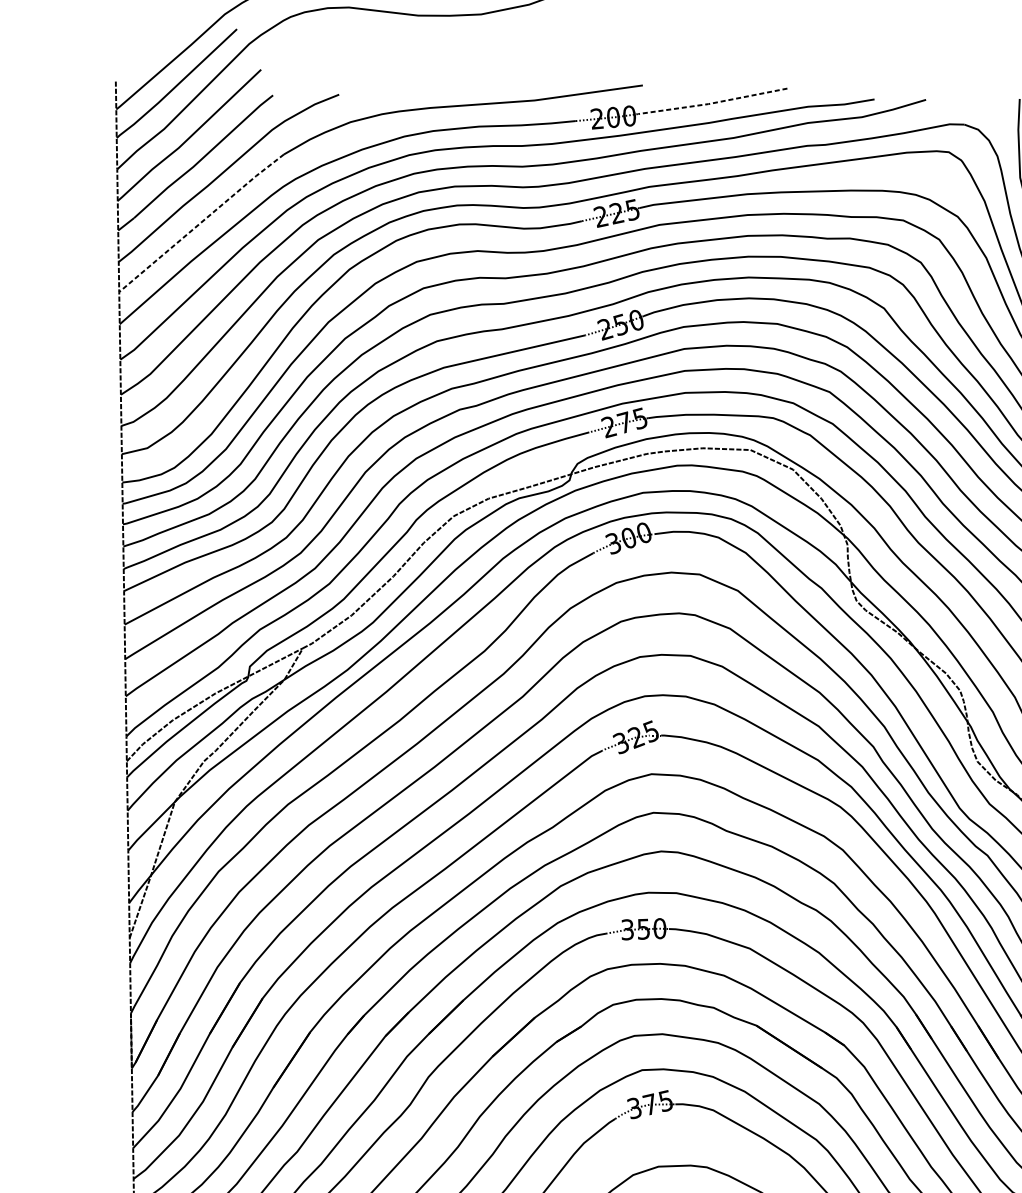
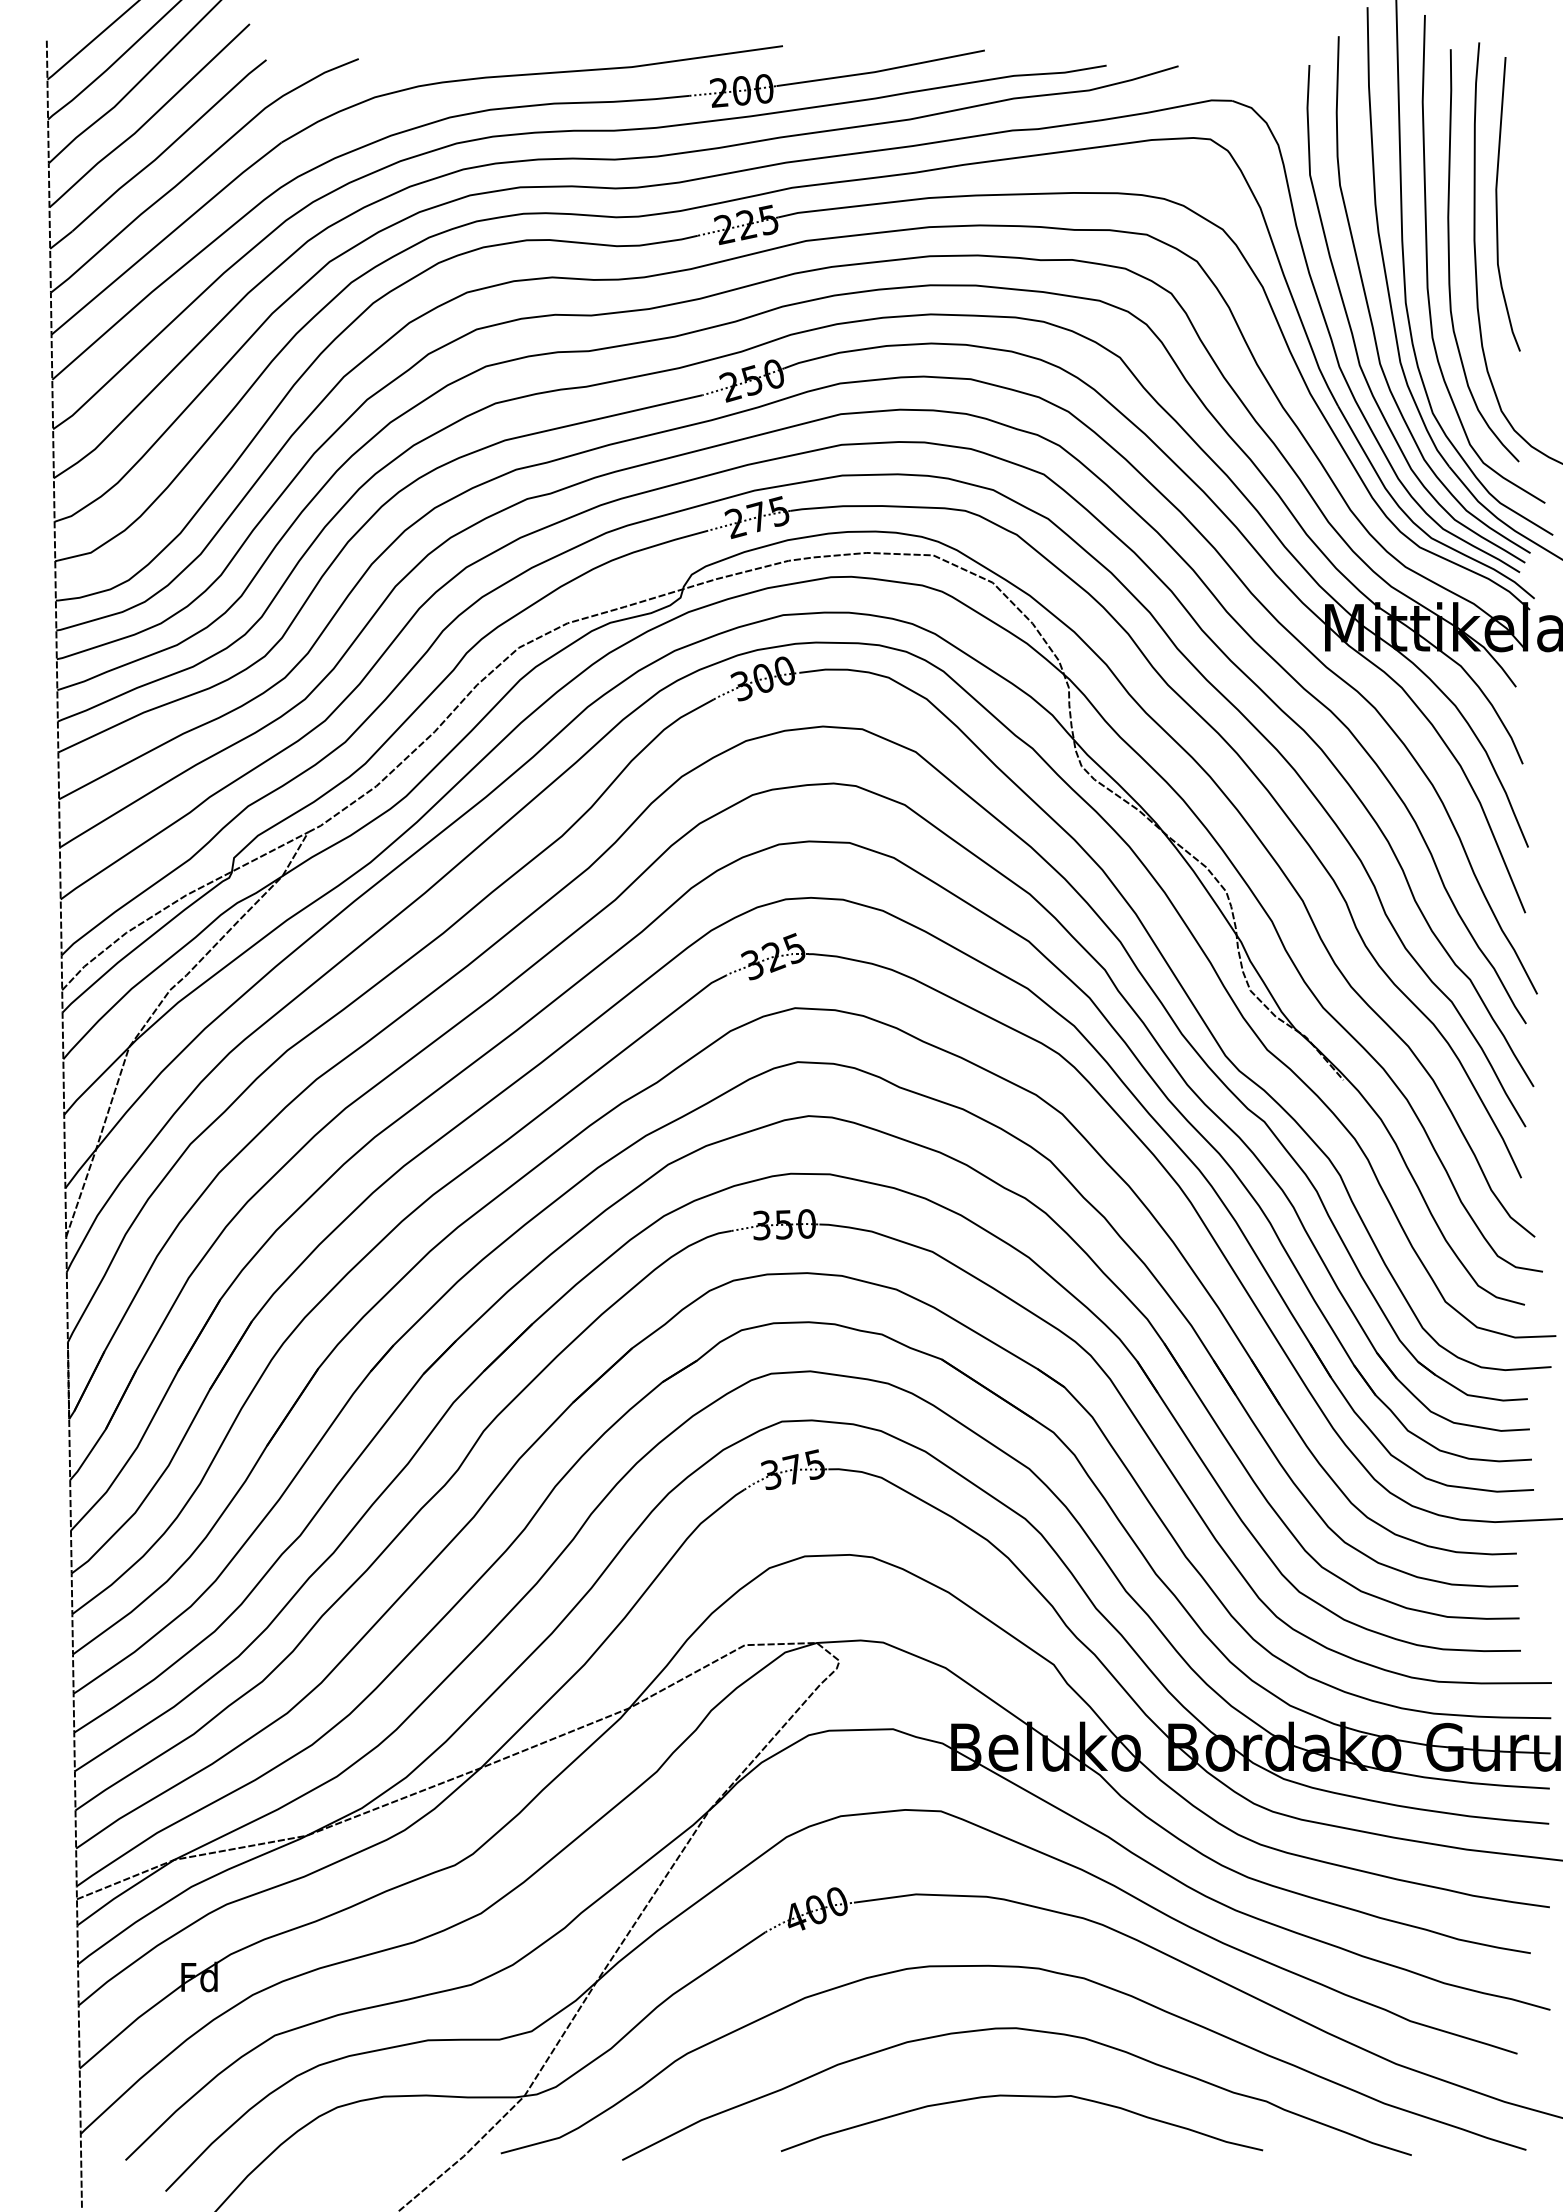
line: (712, 103) -> (880, 71), dashed -> solid
line: (200, 222) -> (165, 237), dashed -> solid

